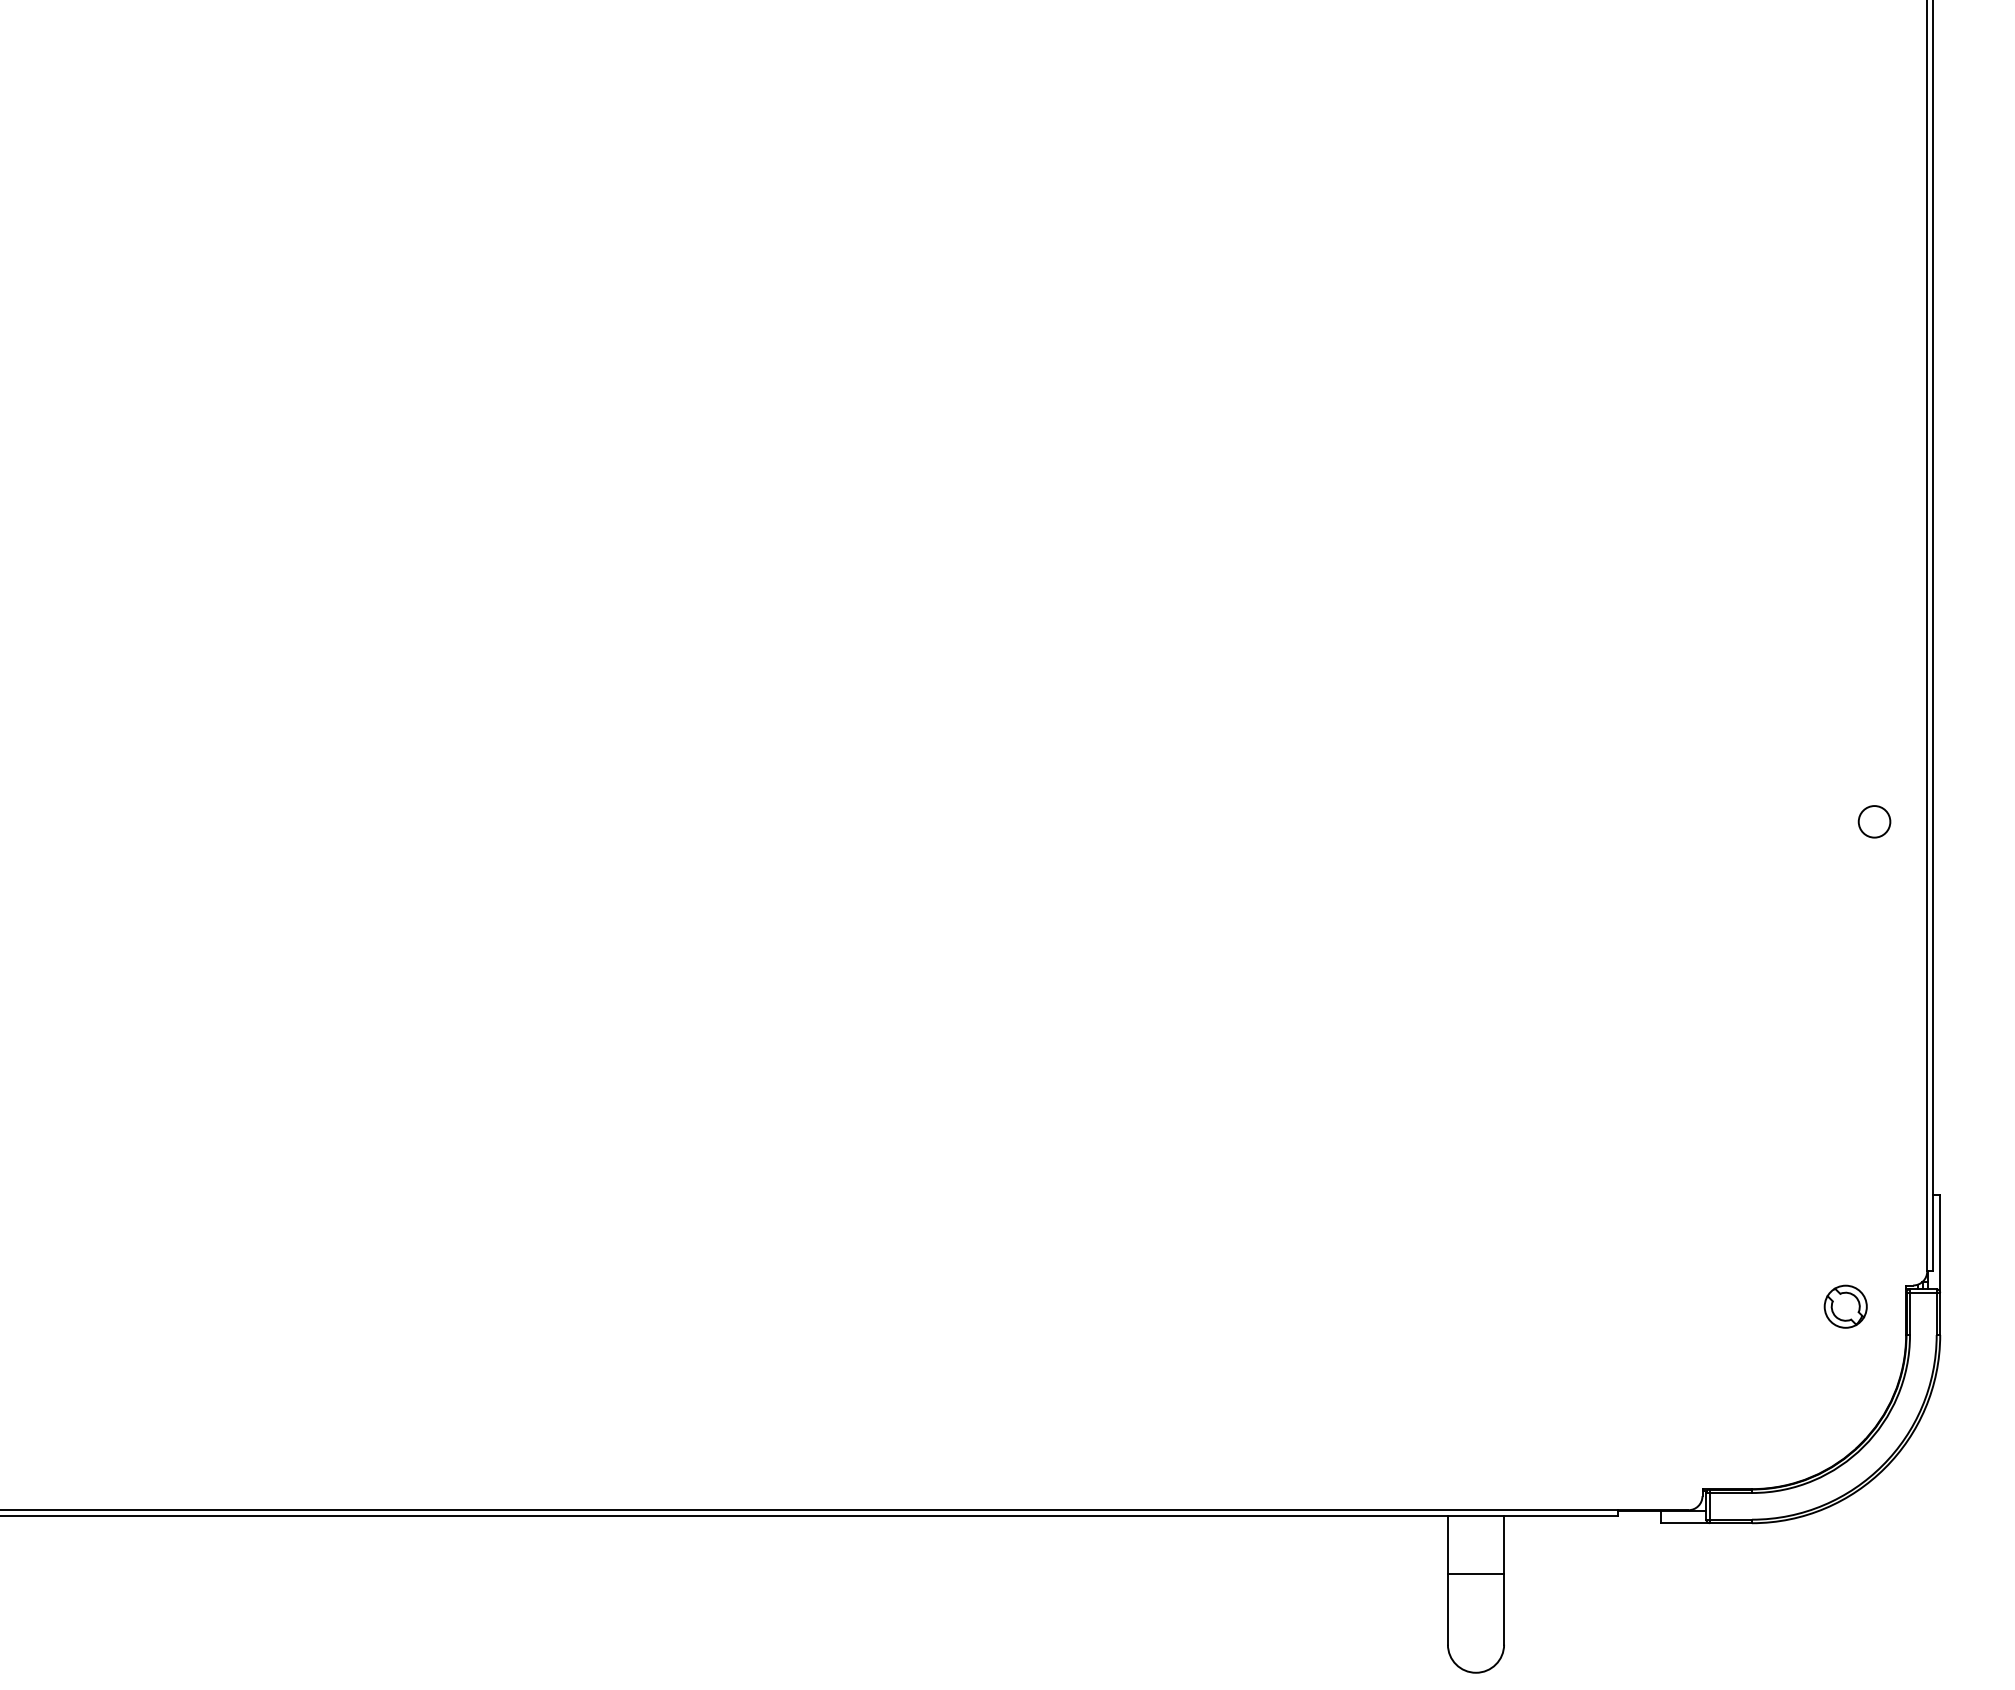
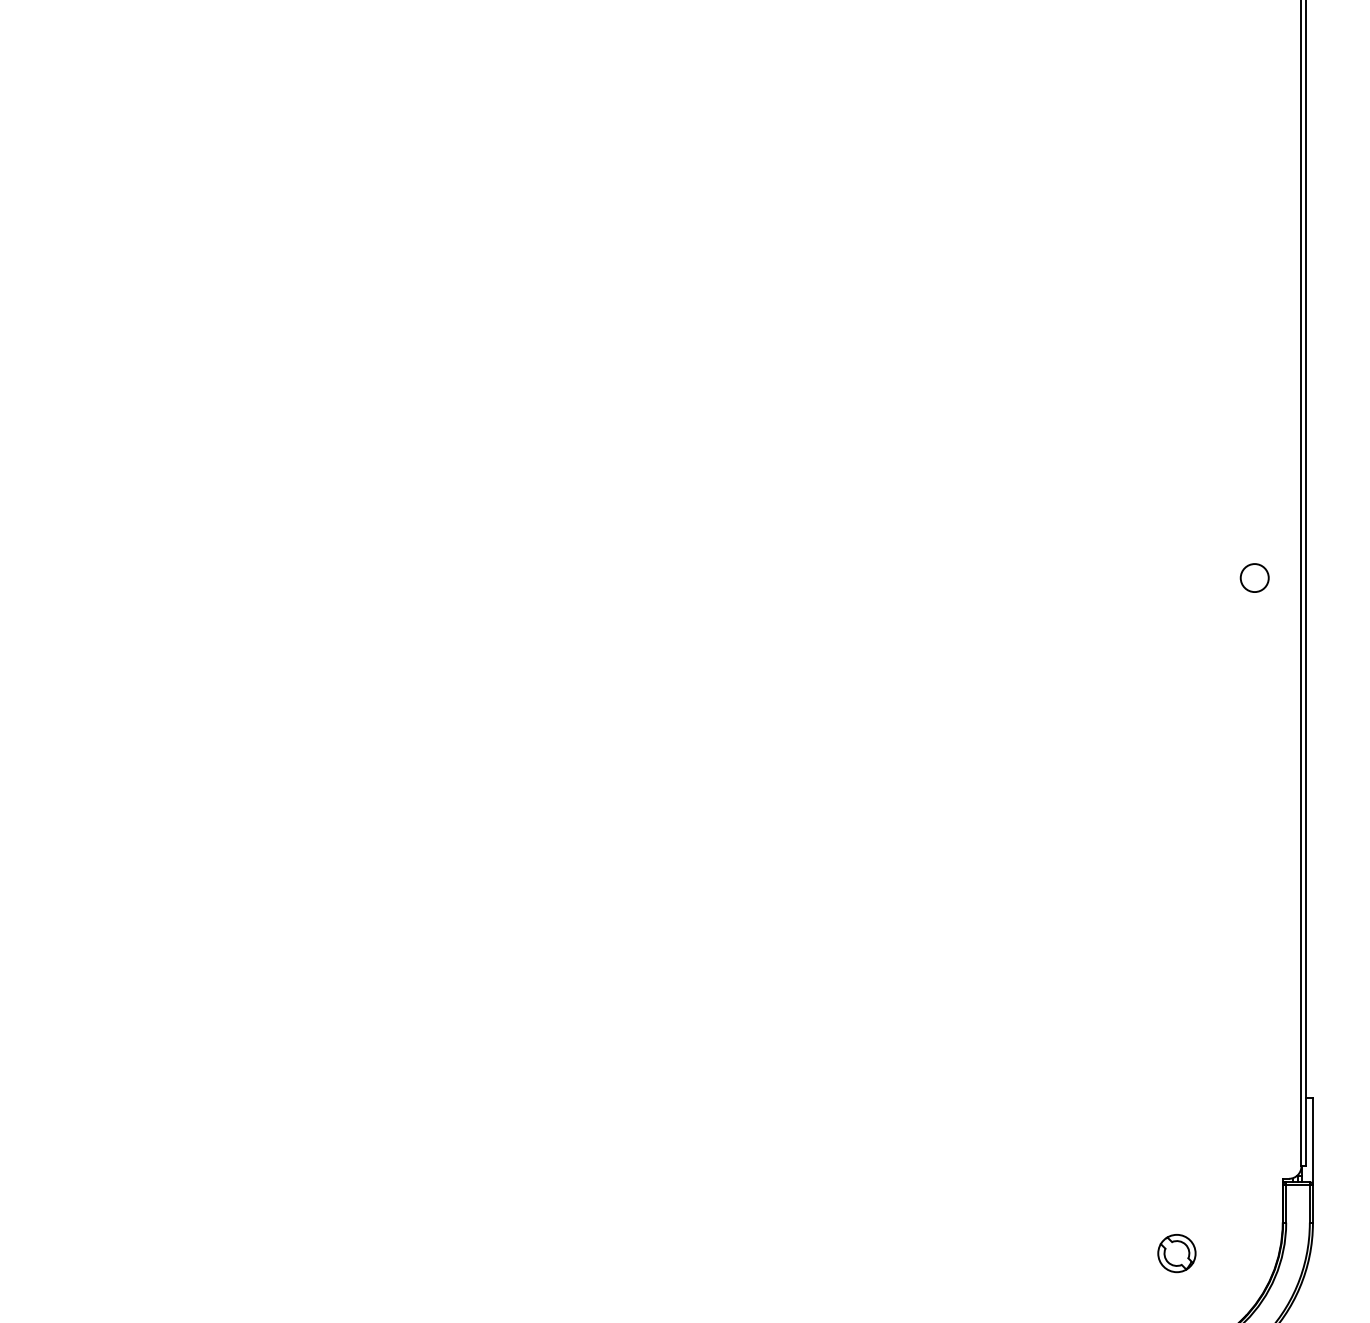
circle: (1874, 821) -> (1254, 577), moved
part: (1845, 1306) -> (1176, 1253), moved

